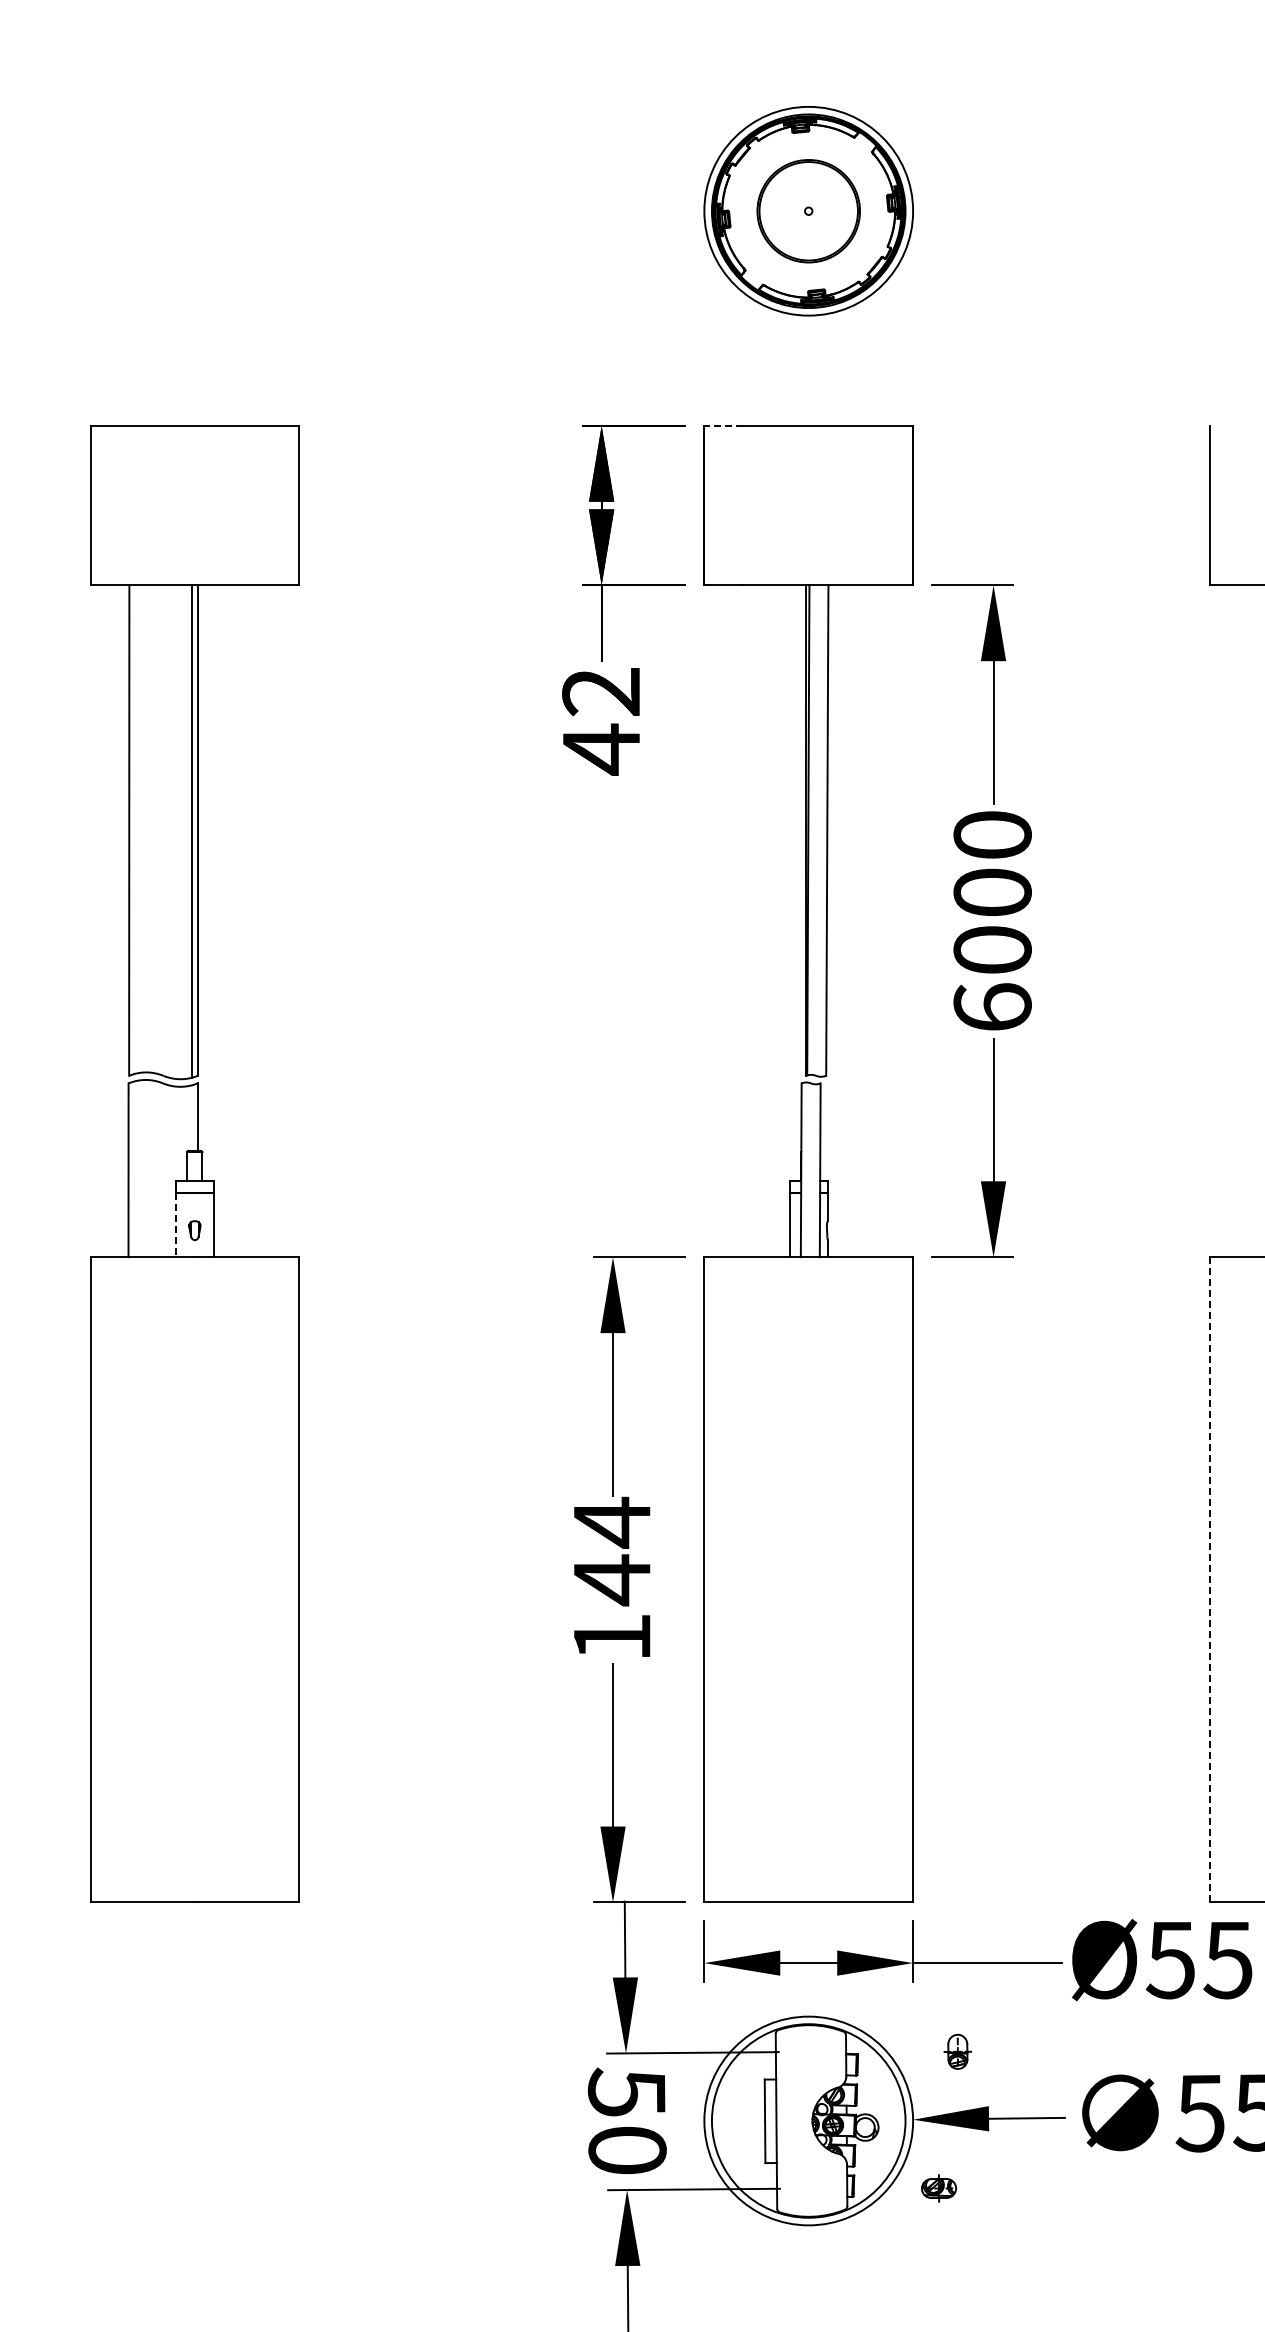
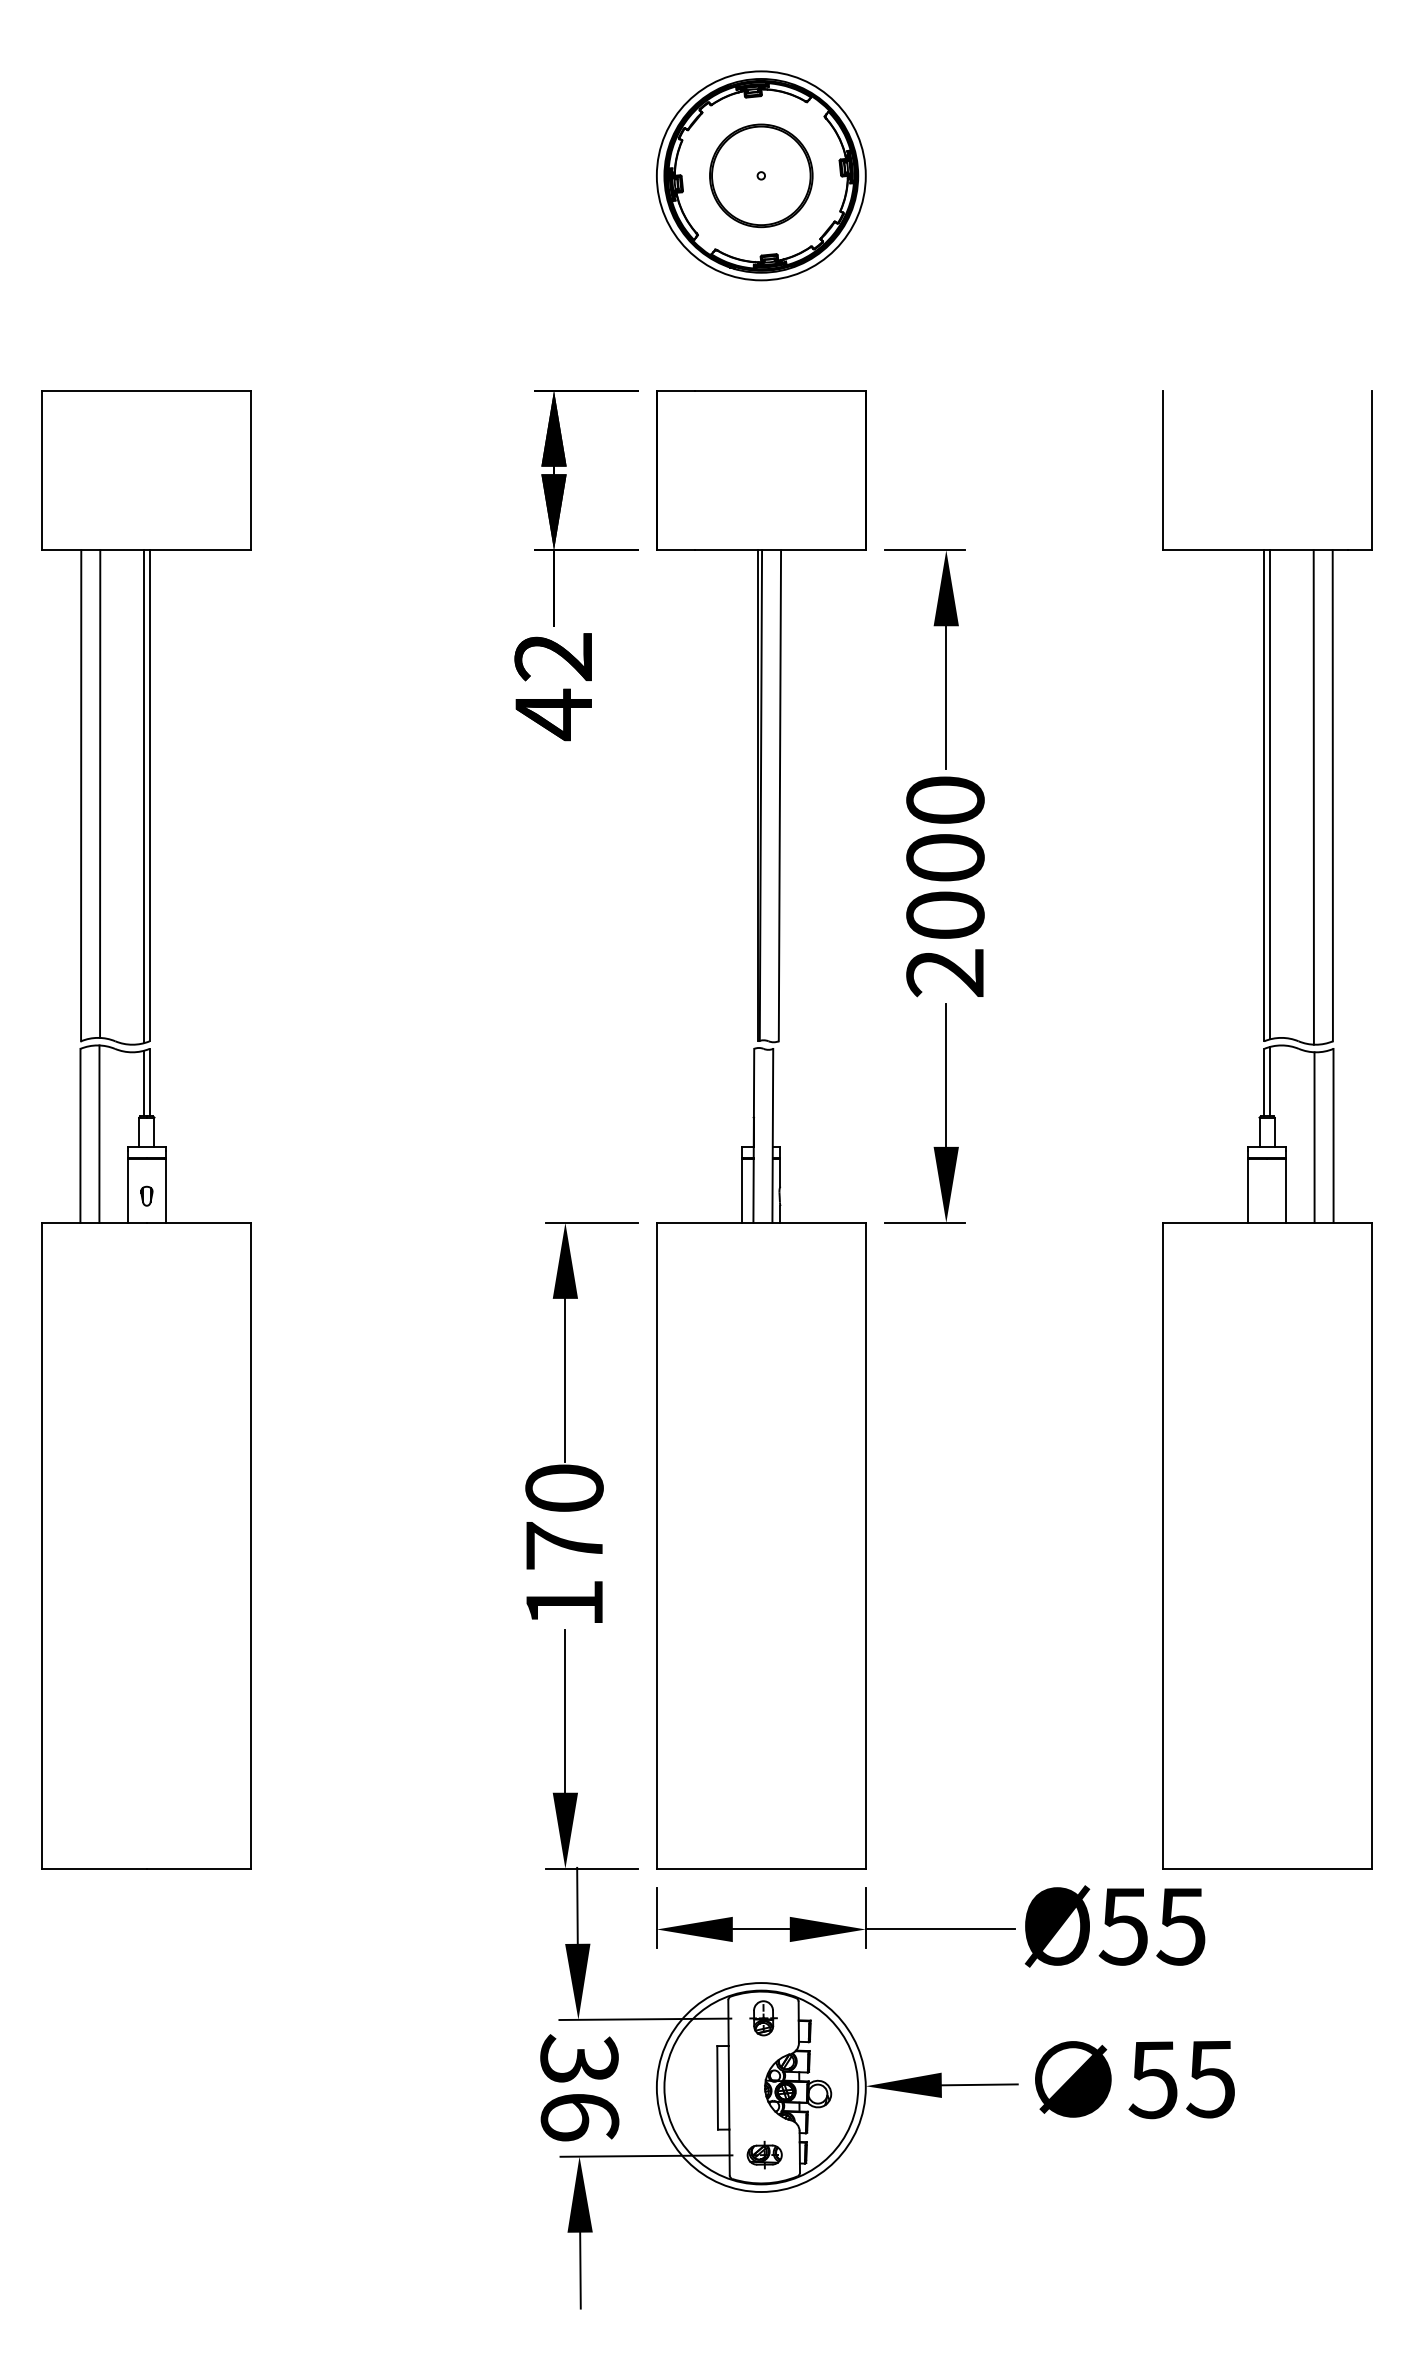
line: (722, 425) -> (675, 390), dashed -> solid
line: (148, 828) -> (100, 793), added
text: (992, 1007) -> (945, 972), 6000 -> 2000
line: (192, 1117) -> (144, 1083), added
line: (147, 1167) -> (99, 1133), added
line: (175, 1225) -> (127, 1191), dashed -> solid
text: (612, 1551) -> (564, 1517), 144 -> 170
line: (1209, 1579) -> (1162, 1545), dashed -> solid
part: (957, 2052) -> (763, 2018), moved
text: (627, 2120) -> (579, 2087), 50 -> 36
part: (938, 2187) -> (764, 2154), moved

